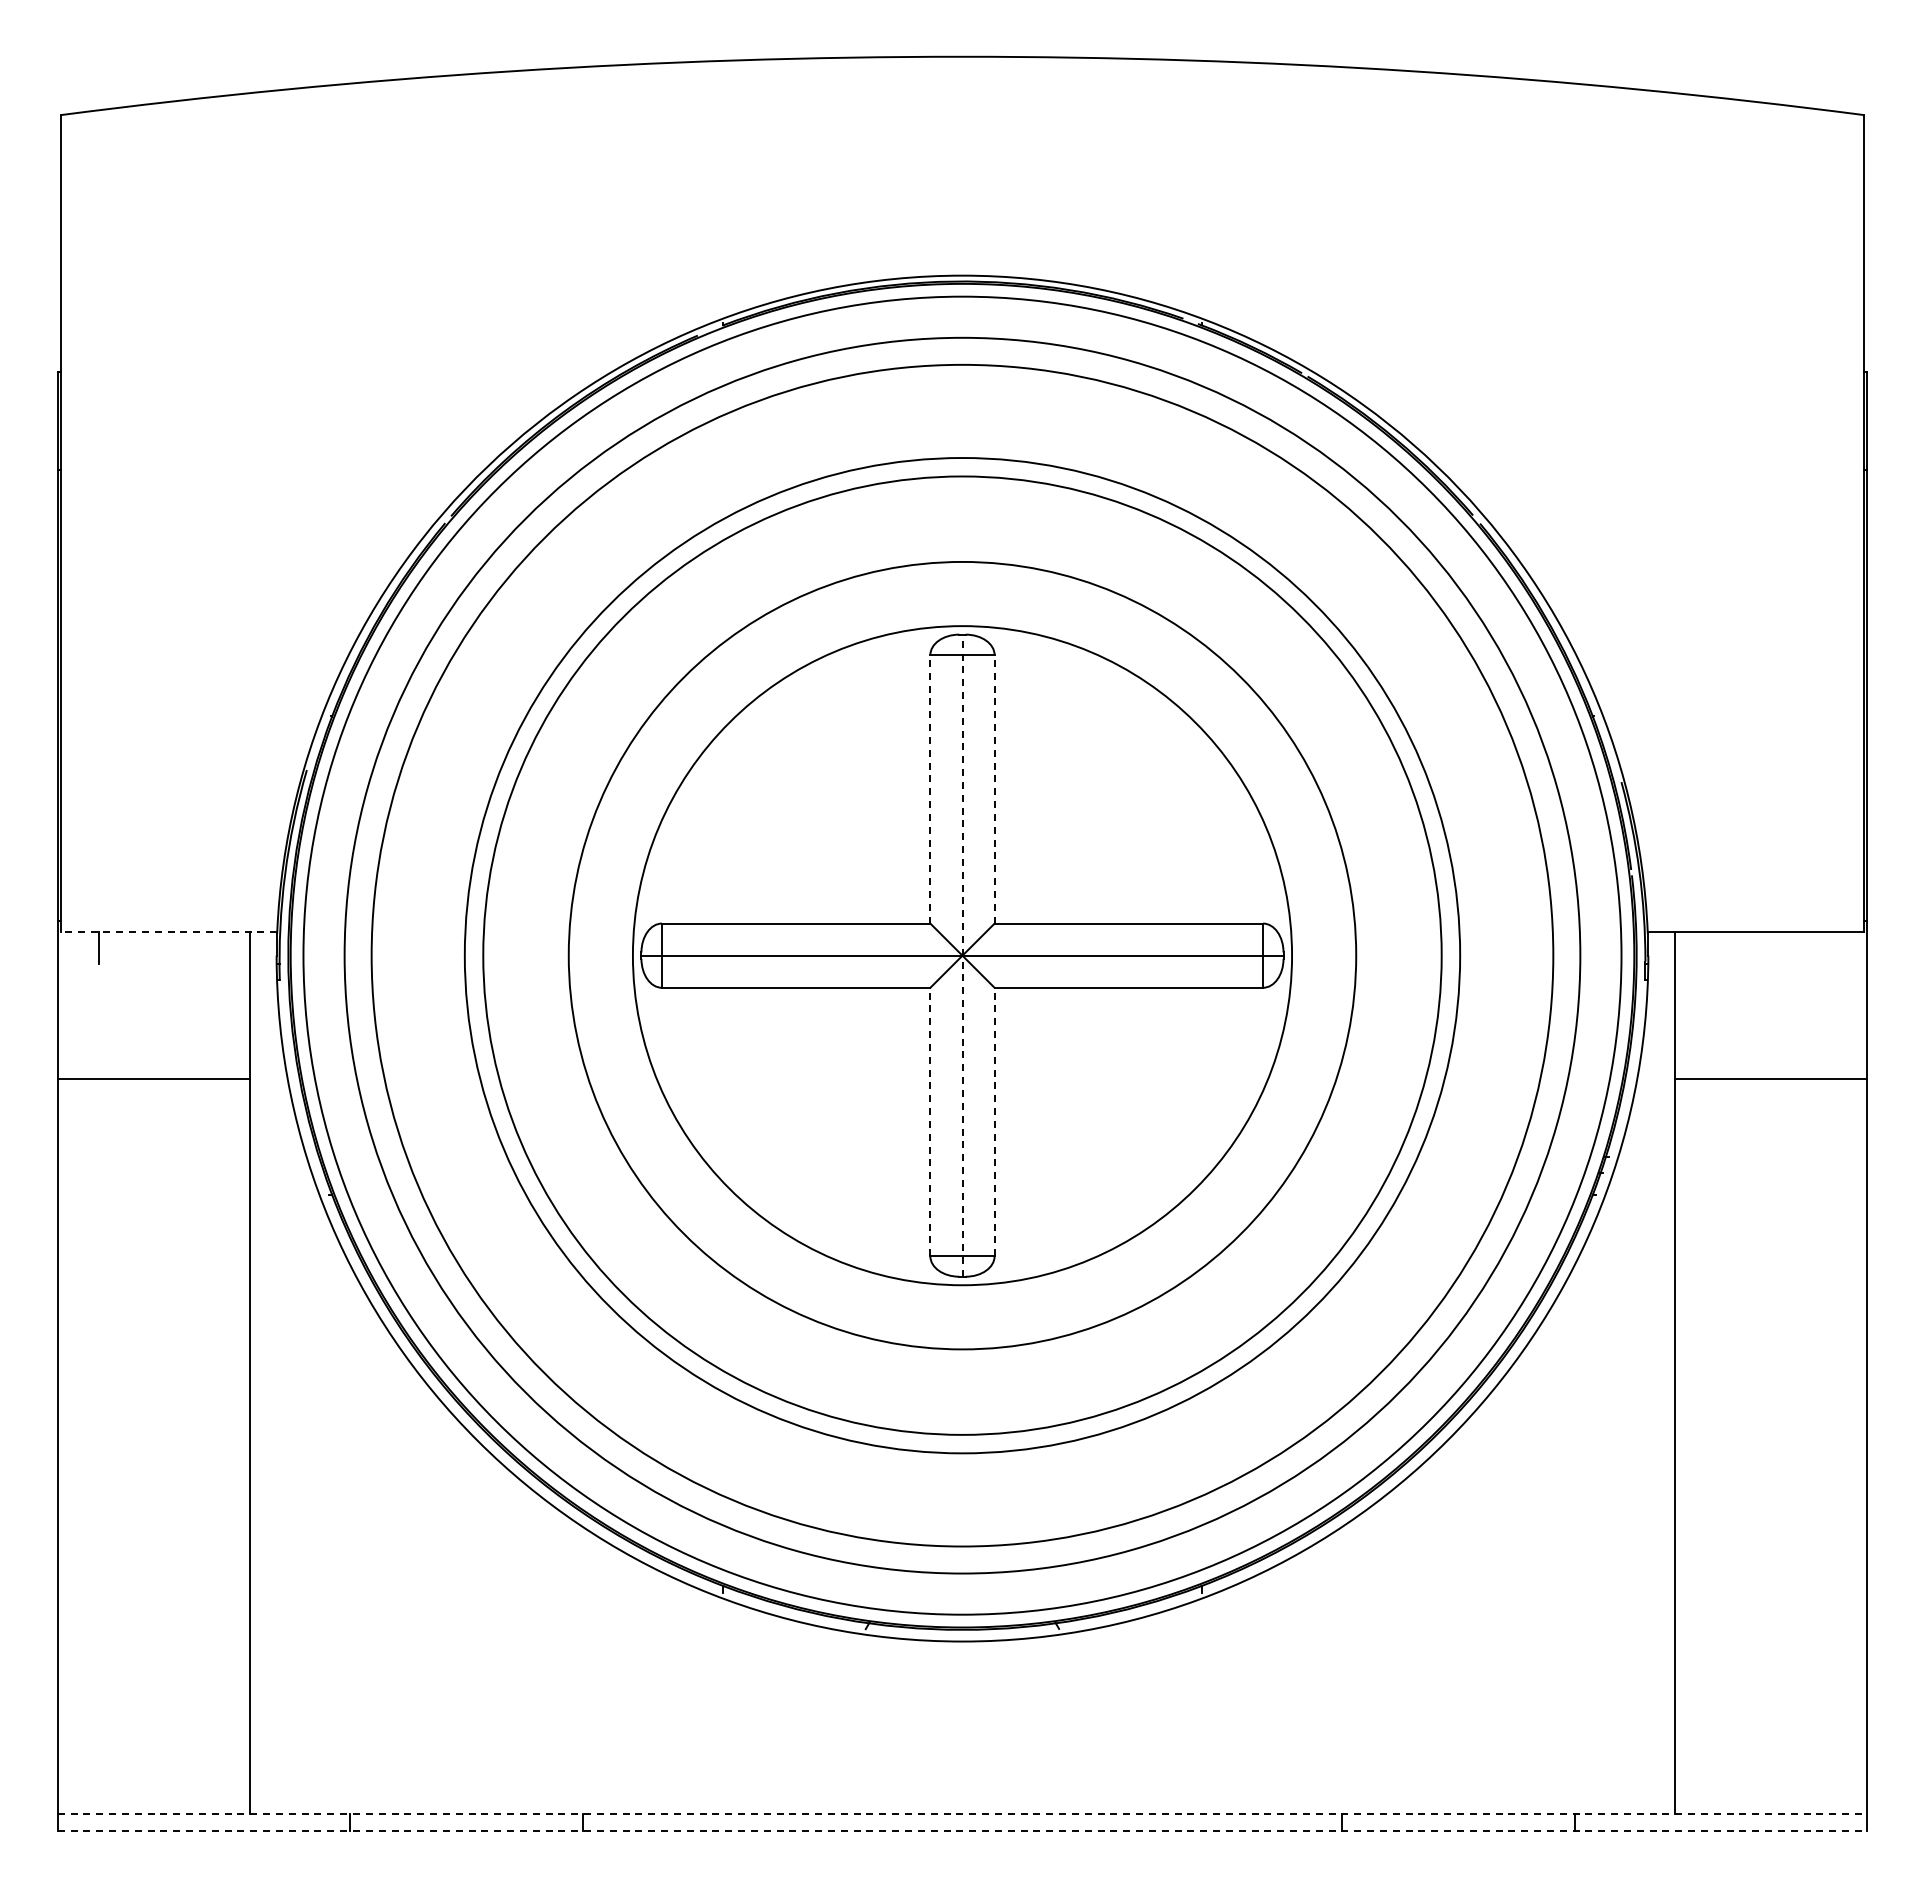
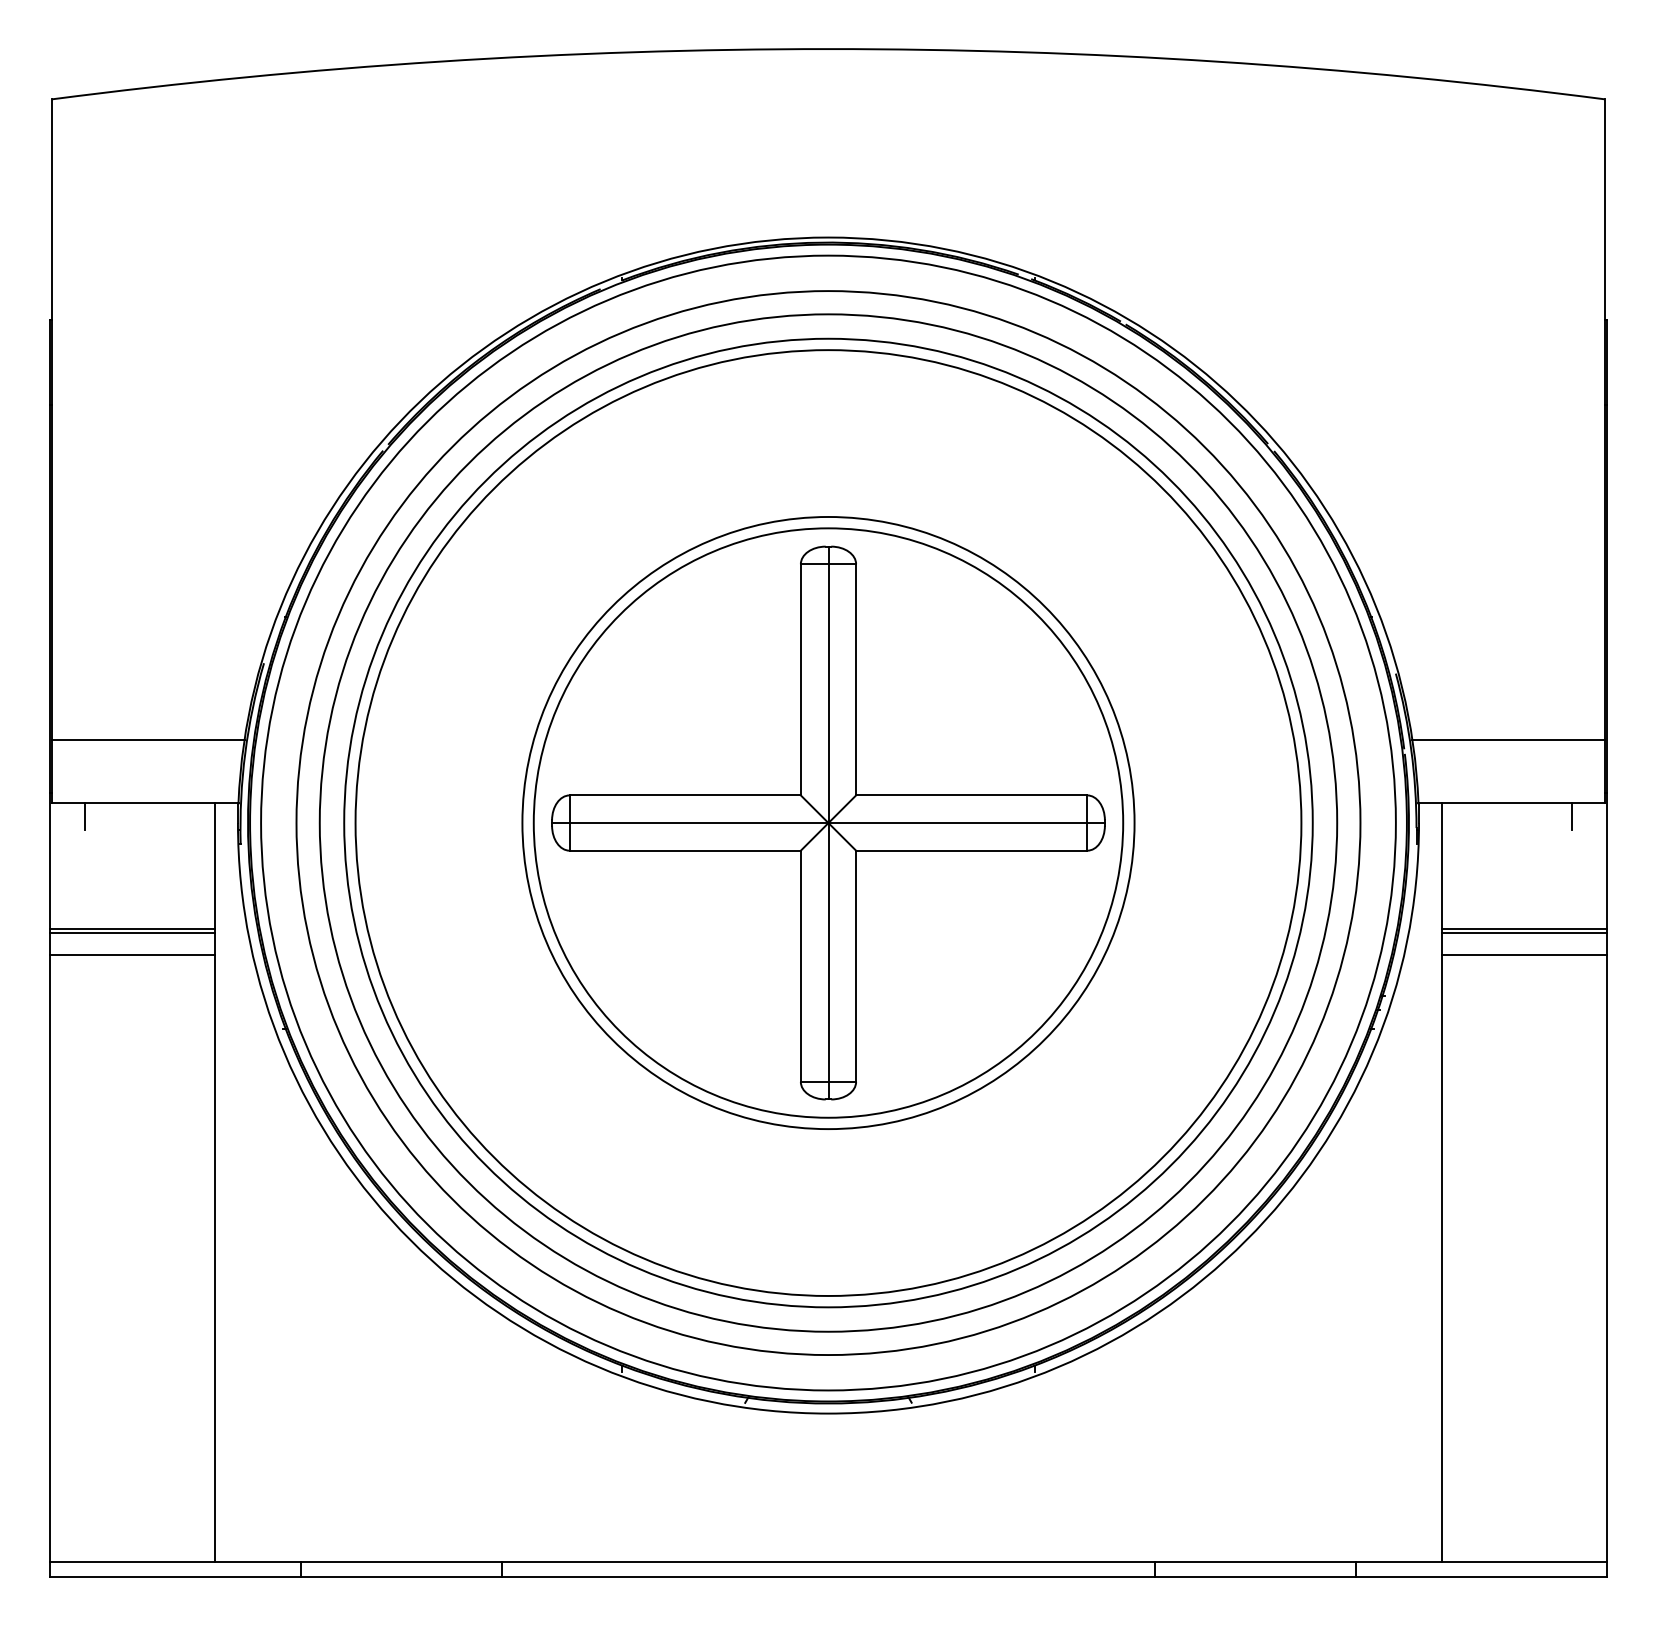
line: (930, 788) -> (800, 679), dashed -> solid
line: (994, 788) -> (856, 679), dashed -> solid
line: (172, 859) -> (148, 740), added
line: (1752, 859) -> (1508, 740), added
line: (168, 932) -> (144, 803), dashed -> solid
line: (1826, 947) -> (1572, 816), added
circle: (962, 955) -> (828, 822), size x0.71
circle: (962, 955) -> (828, 822), size x0.71
circle: (962, 955) -> (828, 822), size x1.43
circle: (962, 955) -> (828, 822), size x1.67
line: (962, 955) -> (828, 822), dashed -> solid
line: (153, 1083) -> (131, 933), added
line: (1770, 1083) -> (1524, 933), added
line: (153, 1109) -> (131, 955), added
line: (1770, 1109) -> (1524, 955), added
line: (930, 1121) -> (800, 965), dashed -> solid
line: (994, 1121) -> (856, 965), dashed -> solid
line: (962, 1813) -> (828, 1561), dashed -> solid
line: (962, 1831) -> (828, 1577), dashed -> solid

